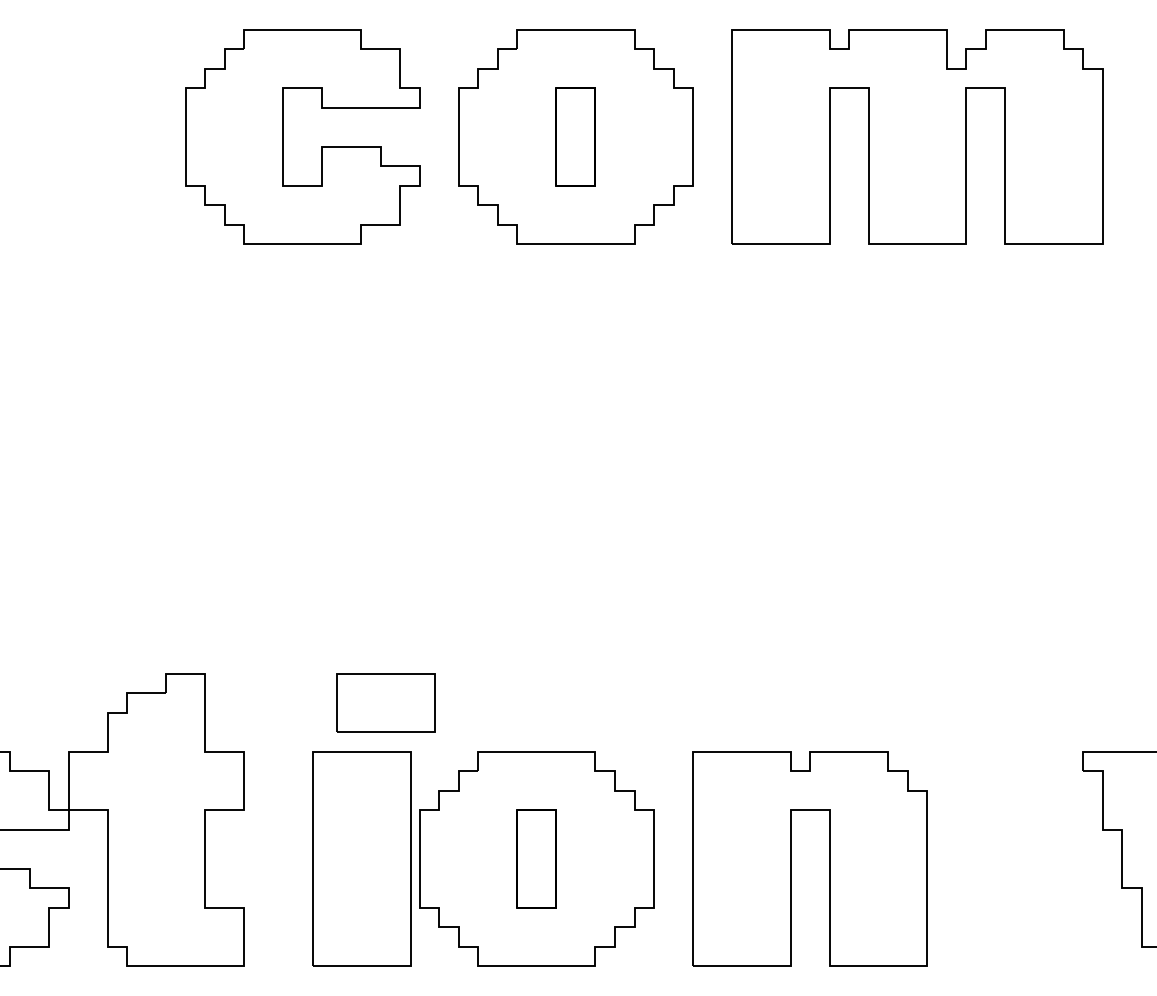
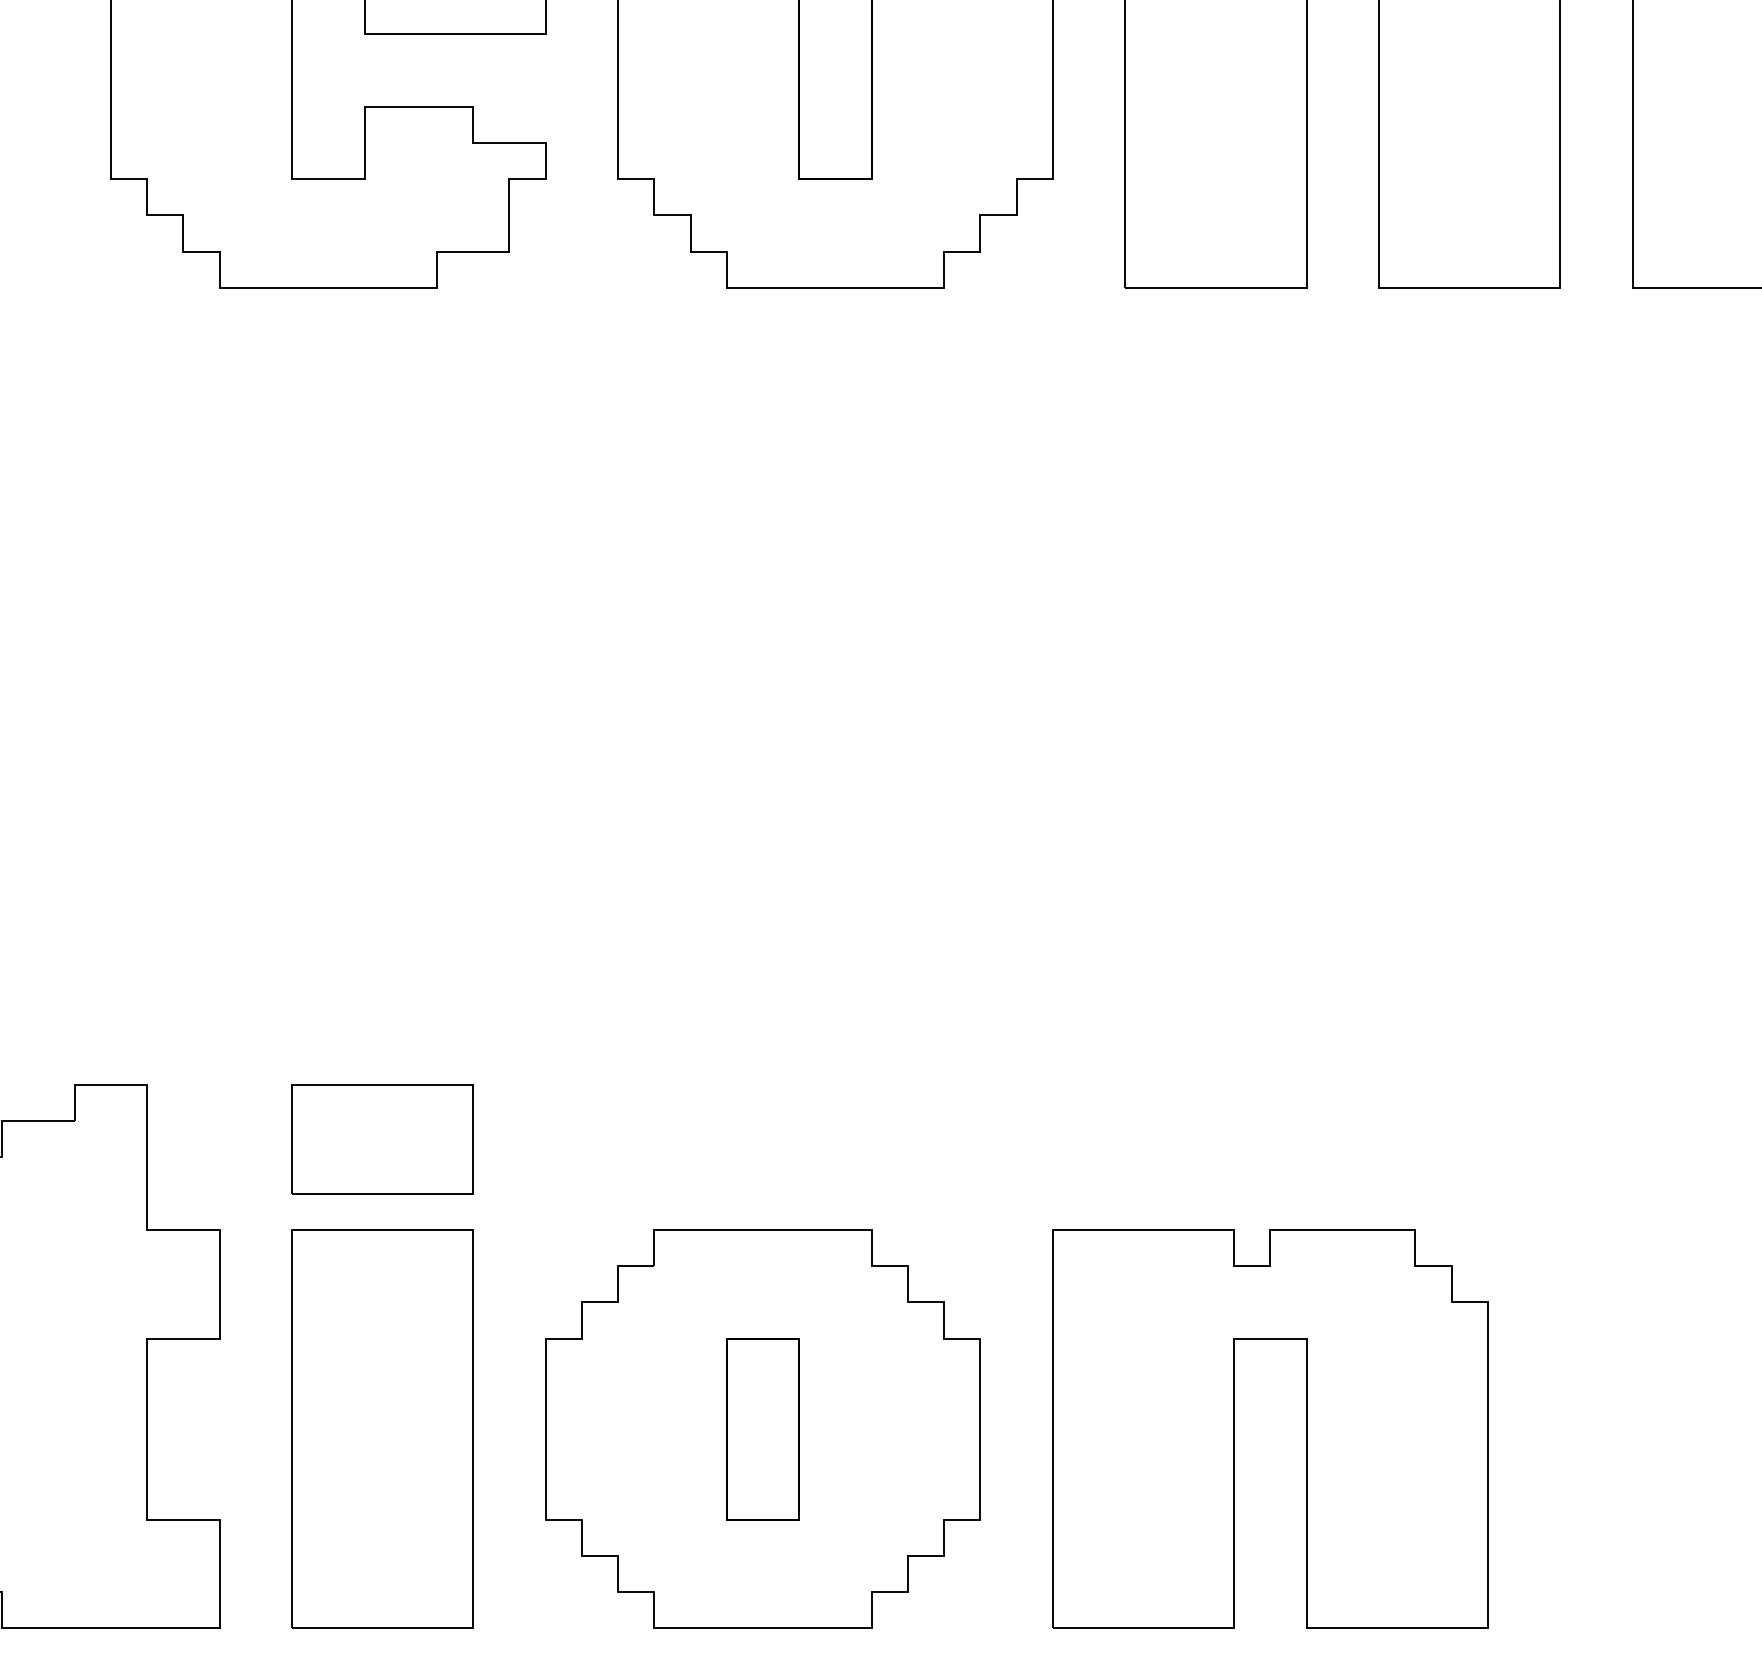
part: (385, 702) -> (381, 1138), moved
part: (361, 858) -> (381, 1428), moved

